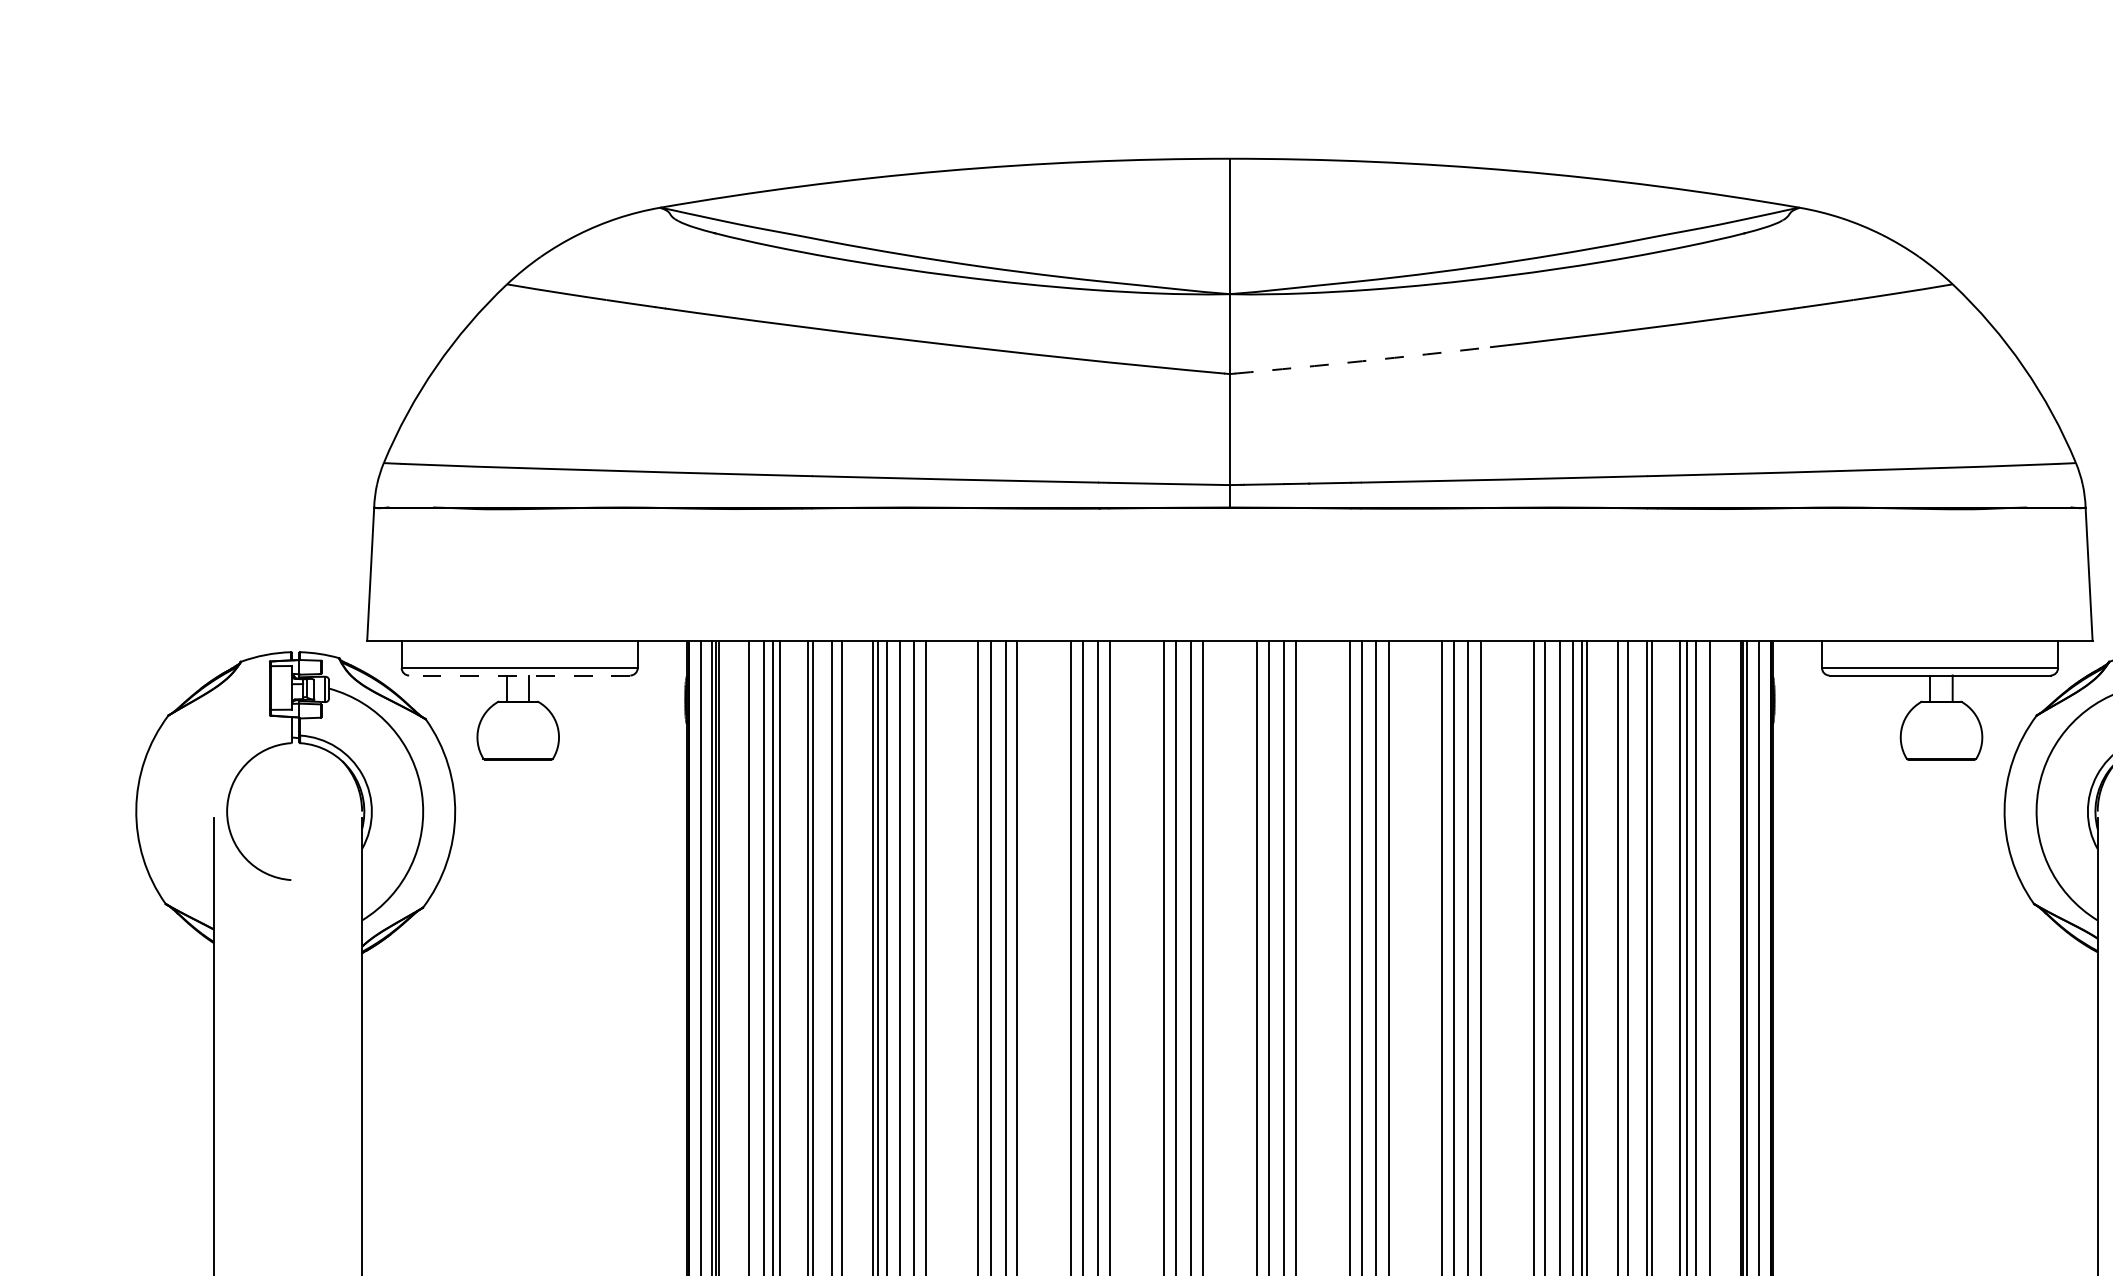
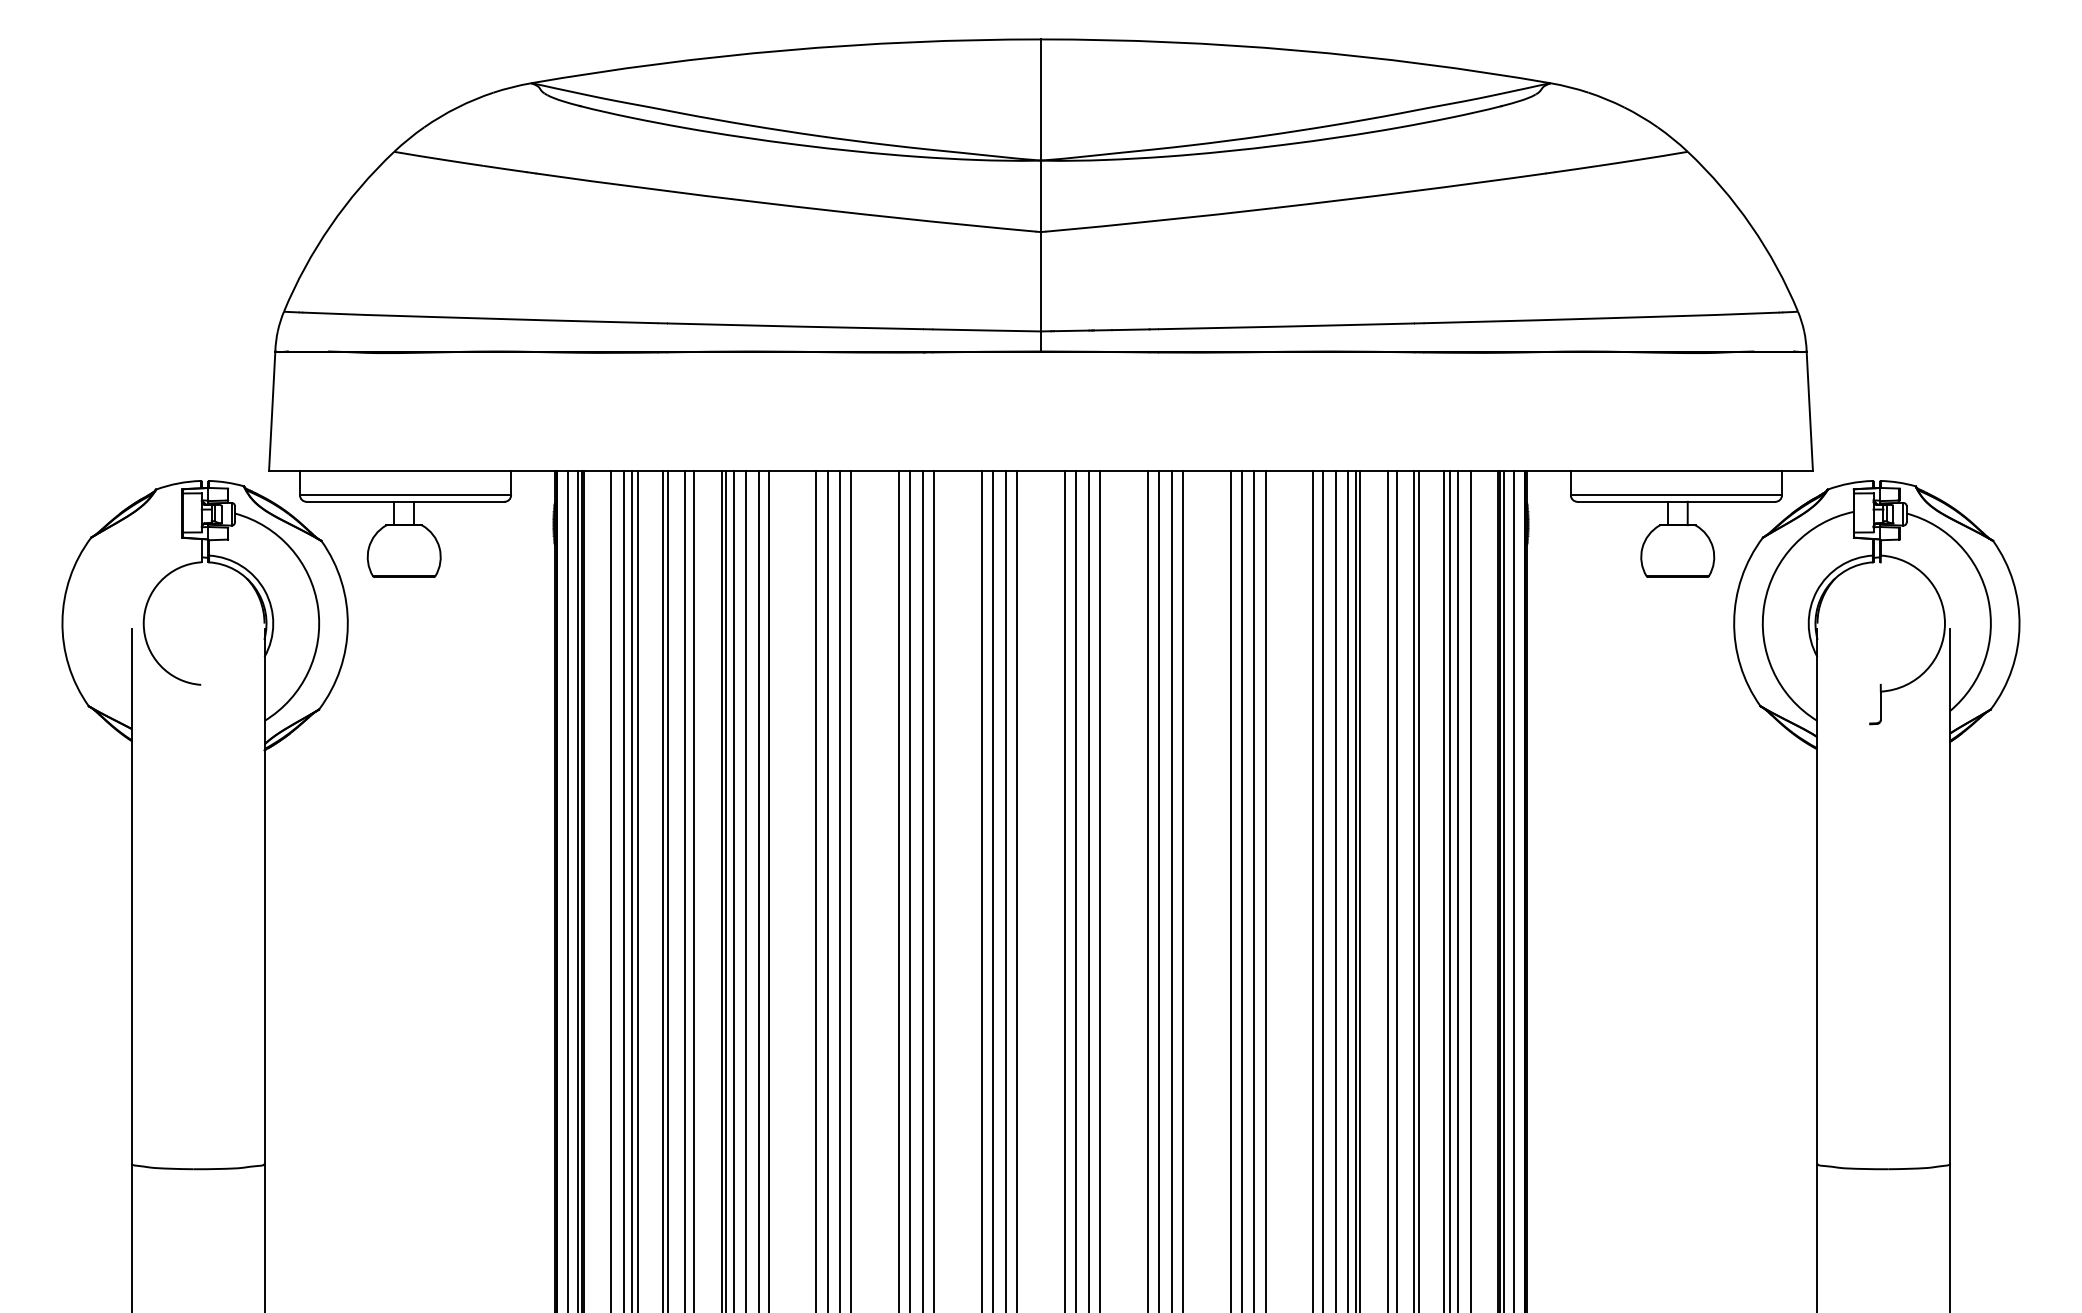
arc: (1362, 361) -> (1159, 220), dashed -> solid
line: (519, 675) -> (405, 501), dashed -> solid

